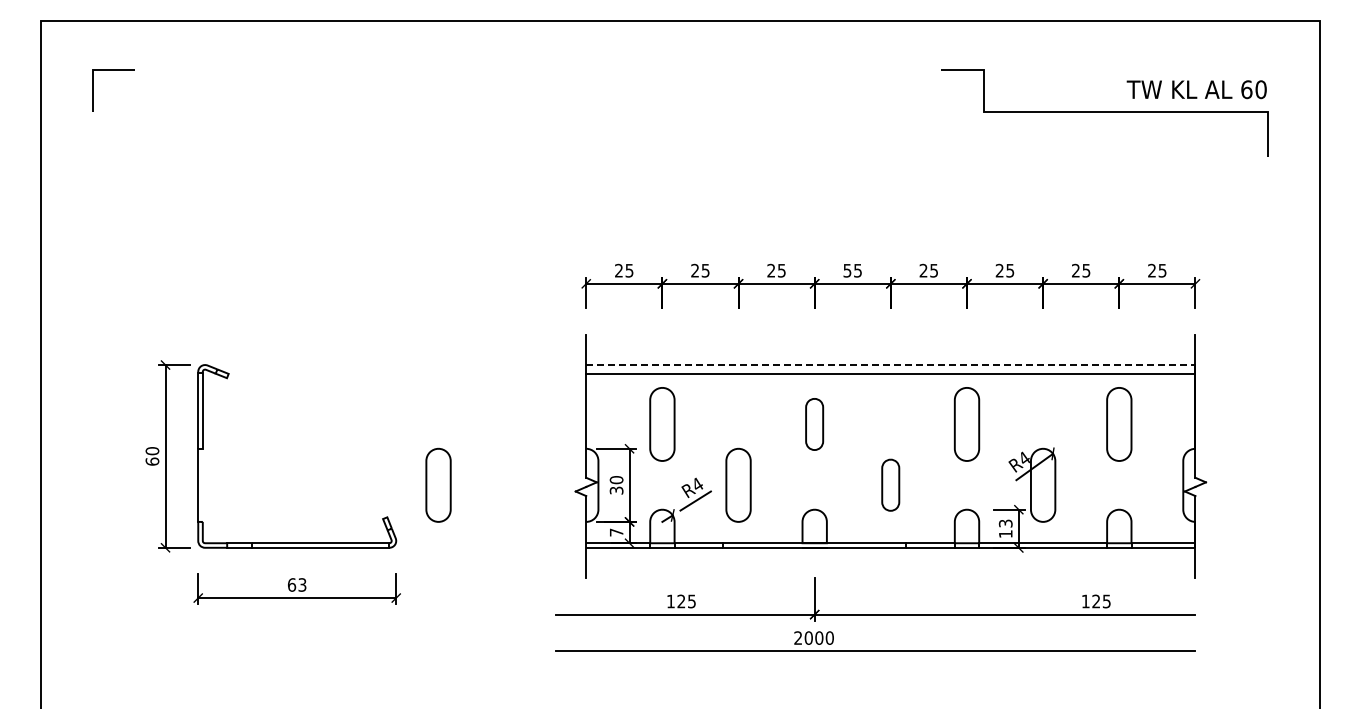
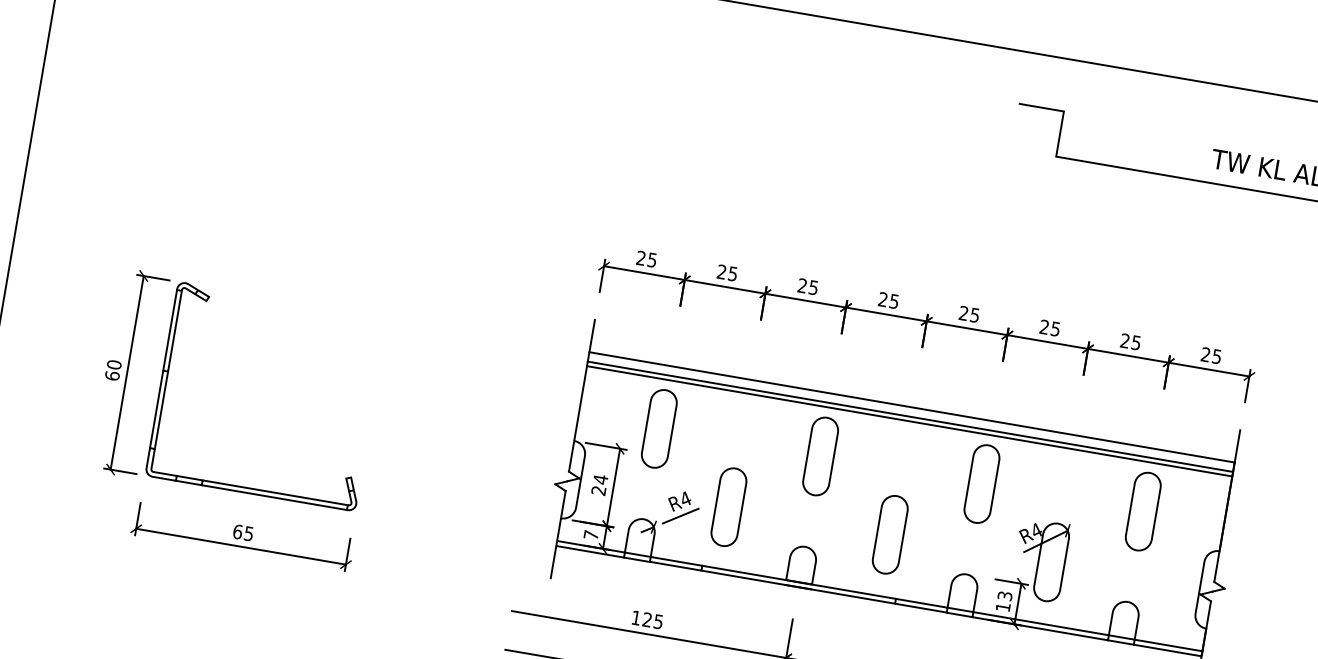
text: (847, 270) -> (883, 299), 55 -> 25
line: (890, 365) -> (911, 407), dashed -> solid
line: (890, 378) -> (909, 421), added
part: (814, 424) -> (820, 456), size x1.43
line: (202, 484) -> (161, 409), added
part: (438, 484) -> (411, 452), removed
text: (616, 484) -> (599, 484), 30 -> 24
part: (890, 484) -> (890, 533), size x1.43
text: (302, 584) -> (249, 533), 63 -> 65

